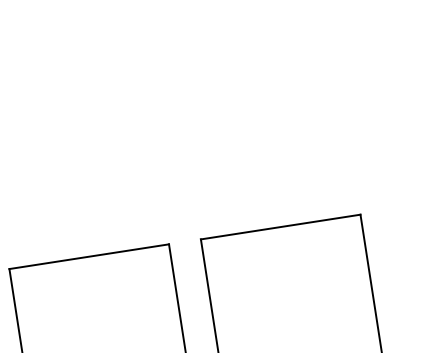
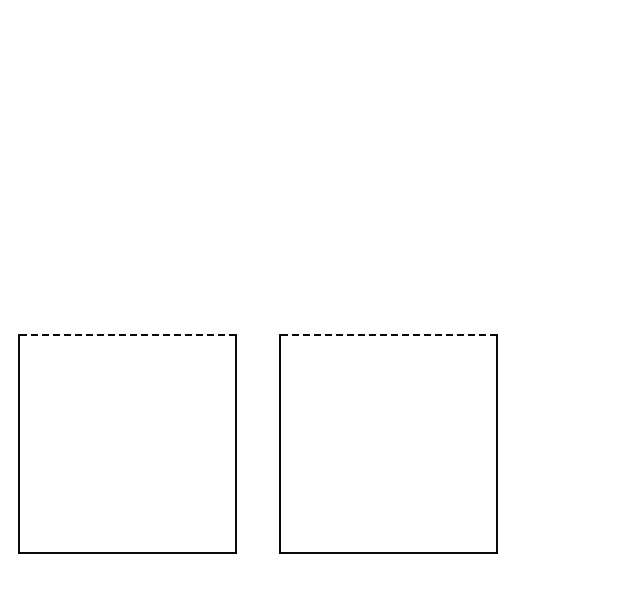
line: (280, 227) -> (388, 335), solid -> dashed
line: (89, 256) -> (127, 335), solid -> dashed

